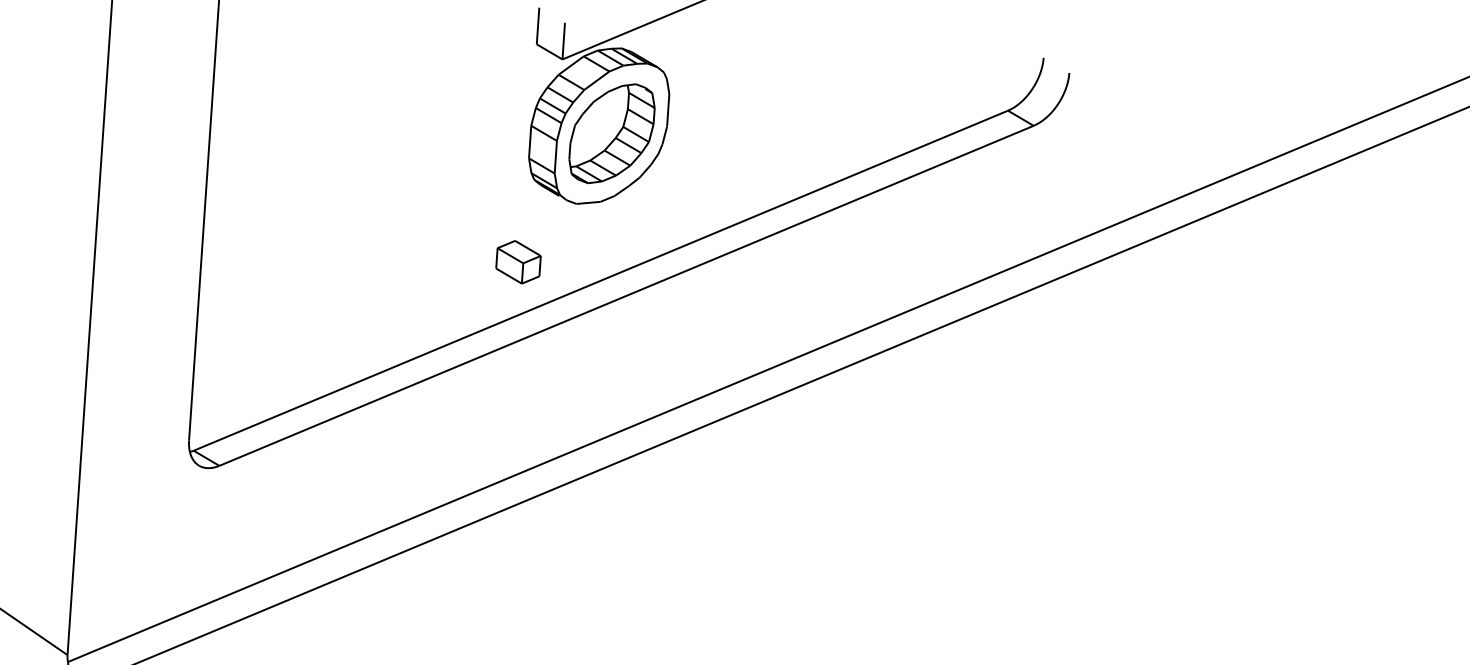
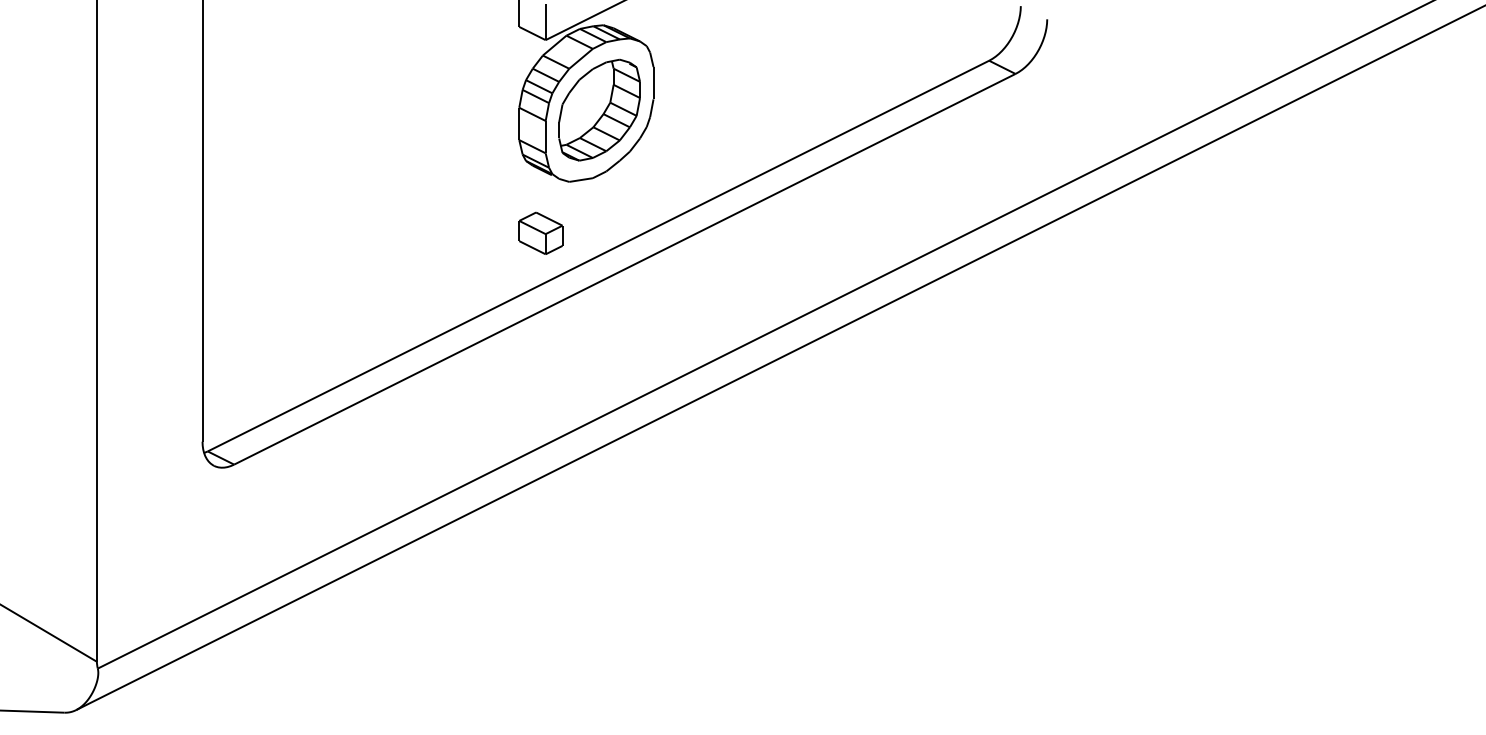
part: (518, 261) -> (540, 232), moved

